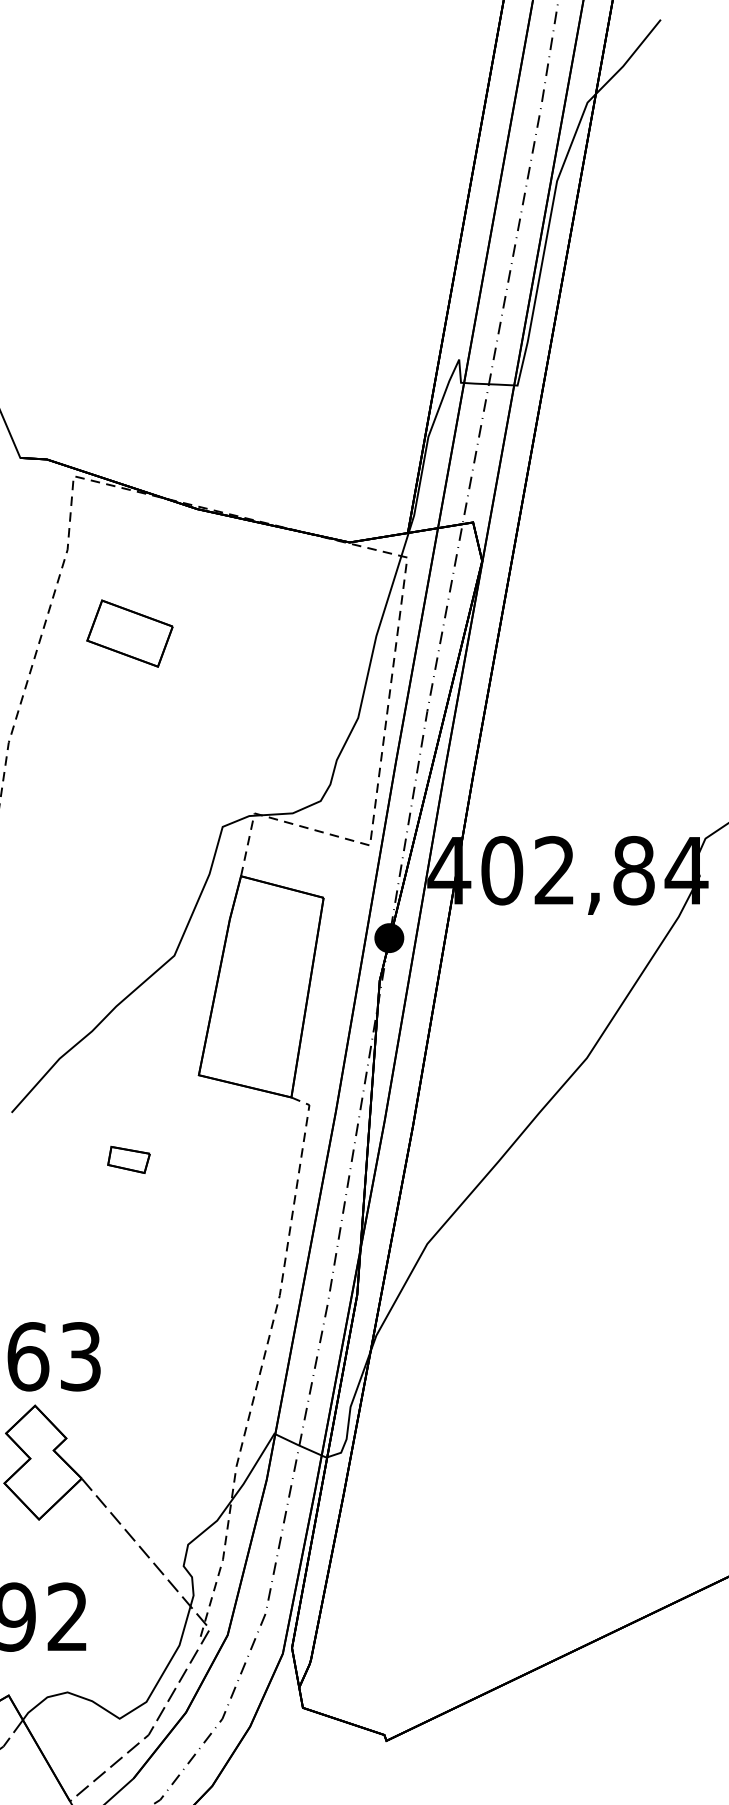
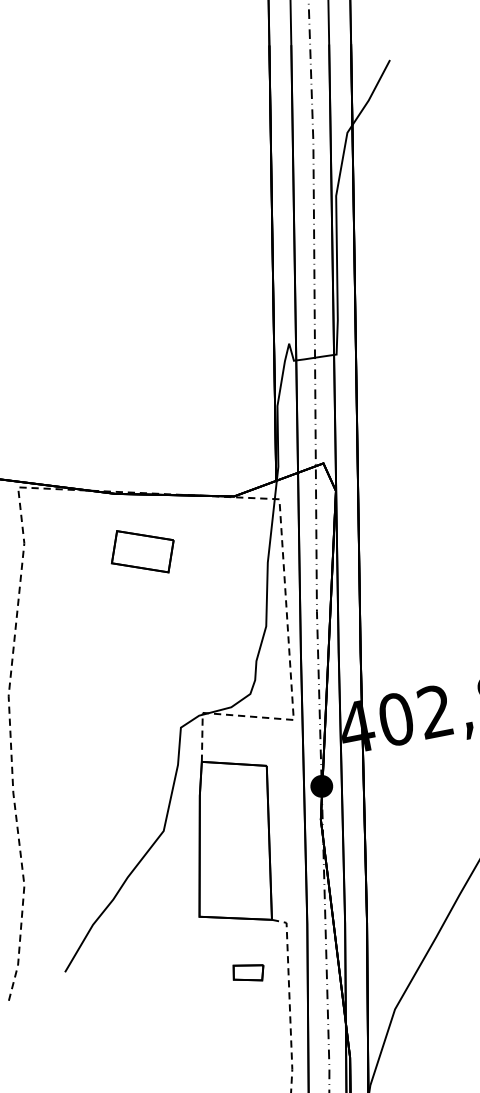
part: (129, 633) -> (142, 551), moved
part: (128, 1159) -> (248, 972), moved

